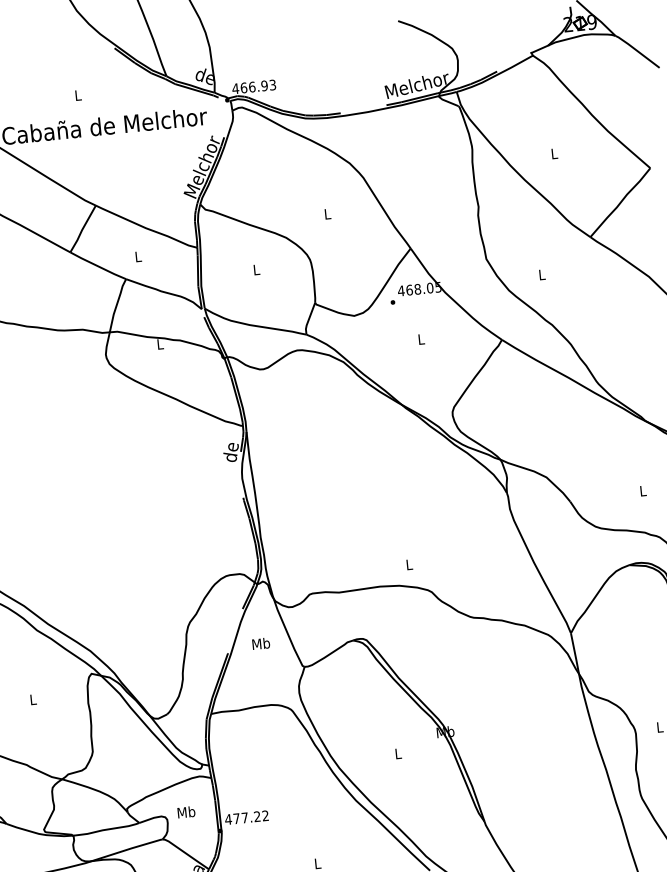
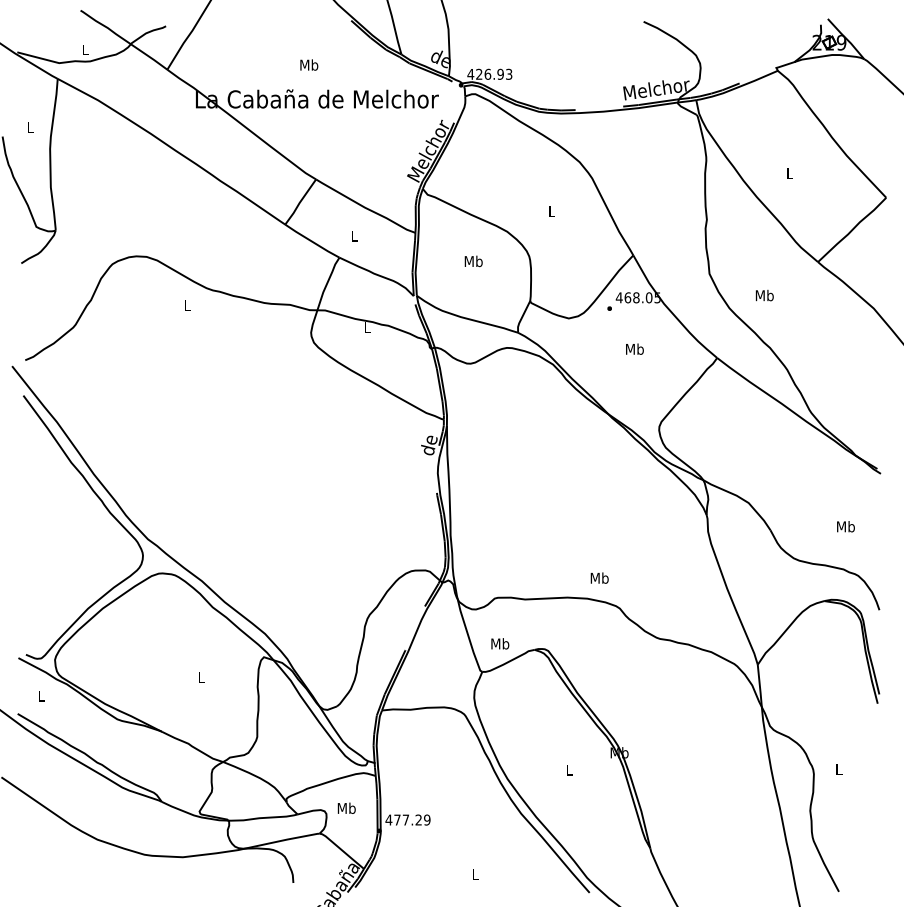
text: (244, 87) -> (479, 73), 466.93 -> 426.93
text: (78, 94) -> (309, 64), L -> Mb
text: (256, 269) -> (473, 261), L -> Mb
text: (541, 274) -> (764, 295), L -> Mb
text: (420, 338) -> (634, 348), L -> Mb
text: (642, 490) -> (845, 526), L -> Mb
text: (409, 564) -> (599, 577), L -> Mb
text: (261, 643) -> (500, 643), moved
text: (265, 815) -> (427, 819), 477.22 -> 477.29

